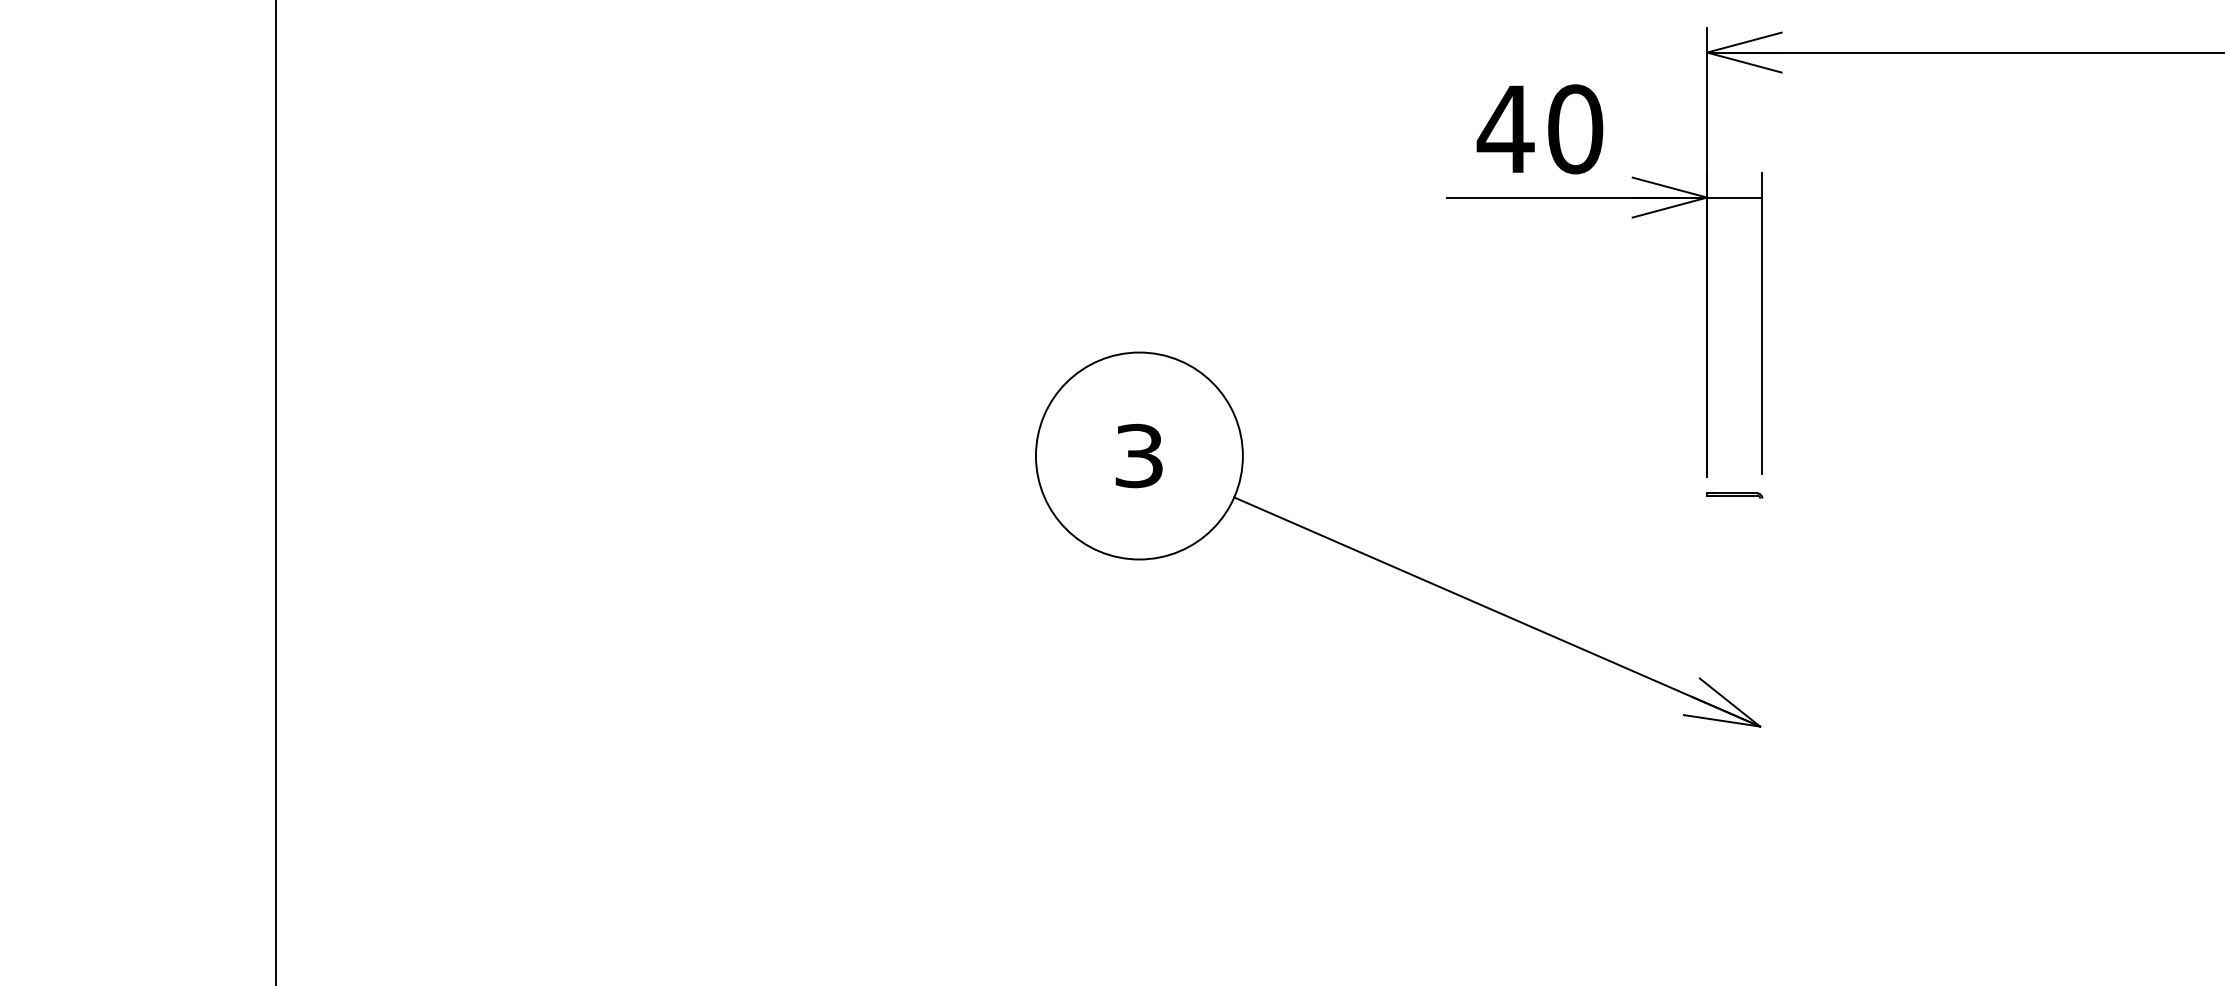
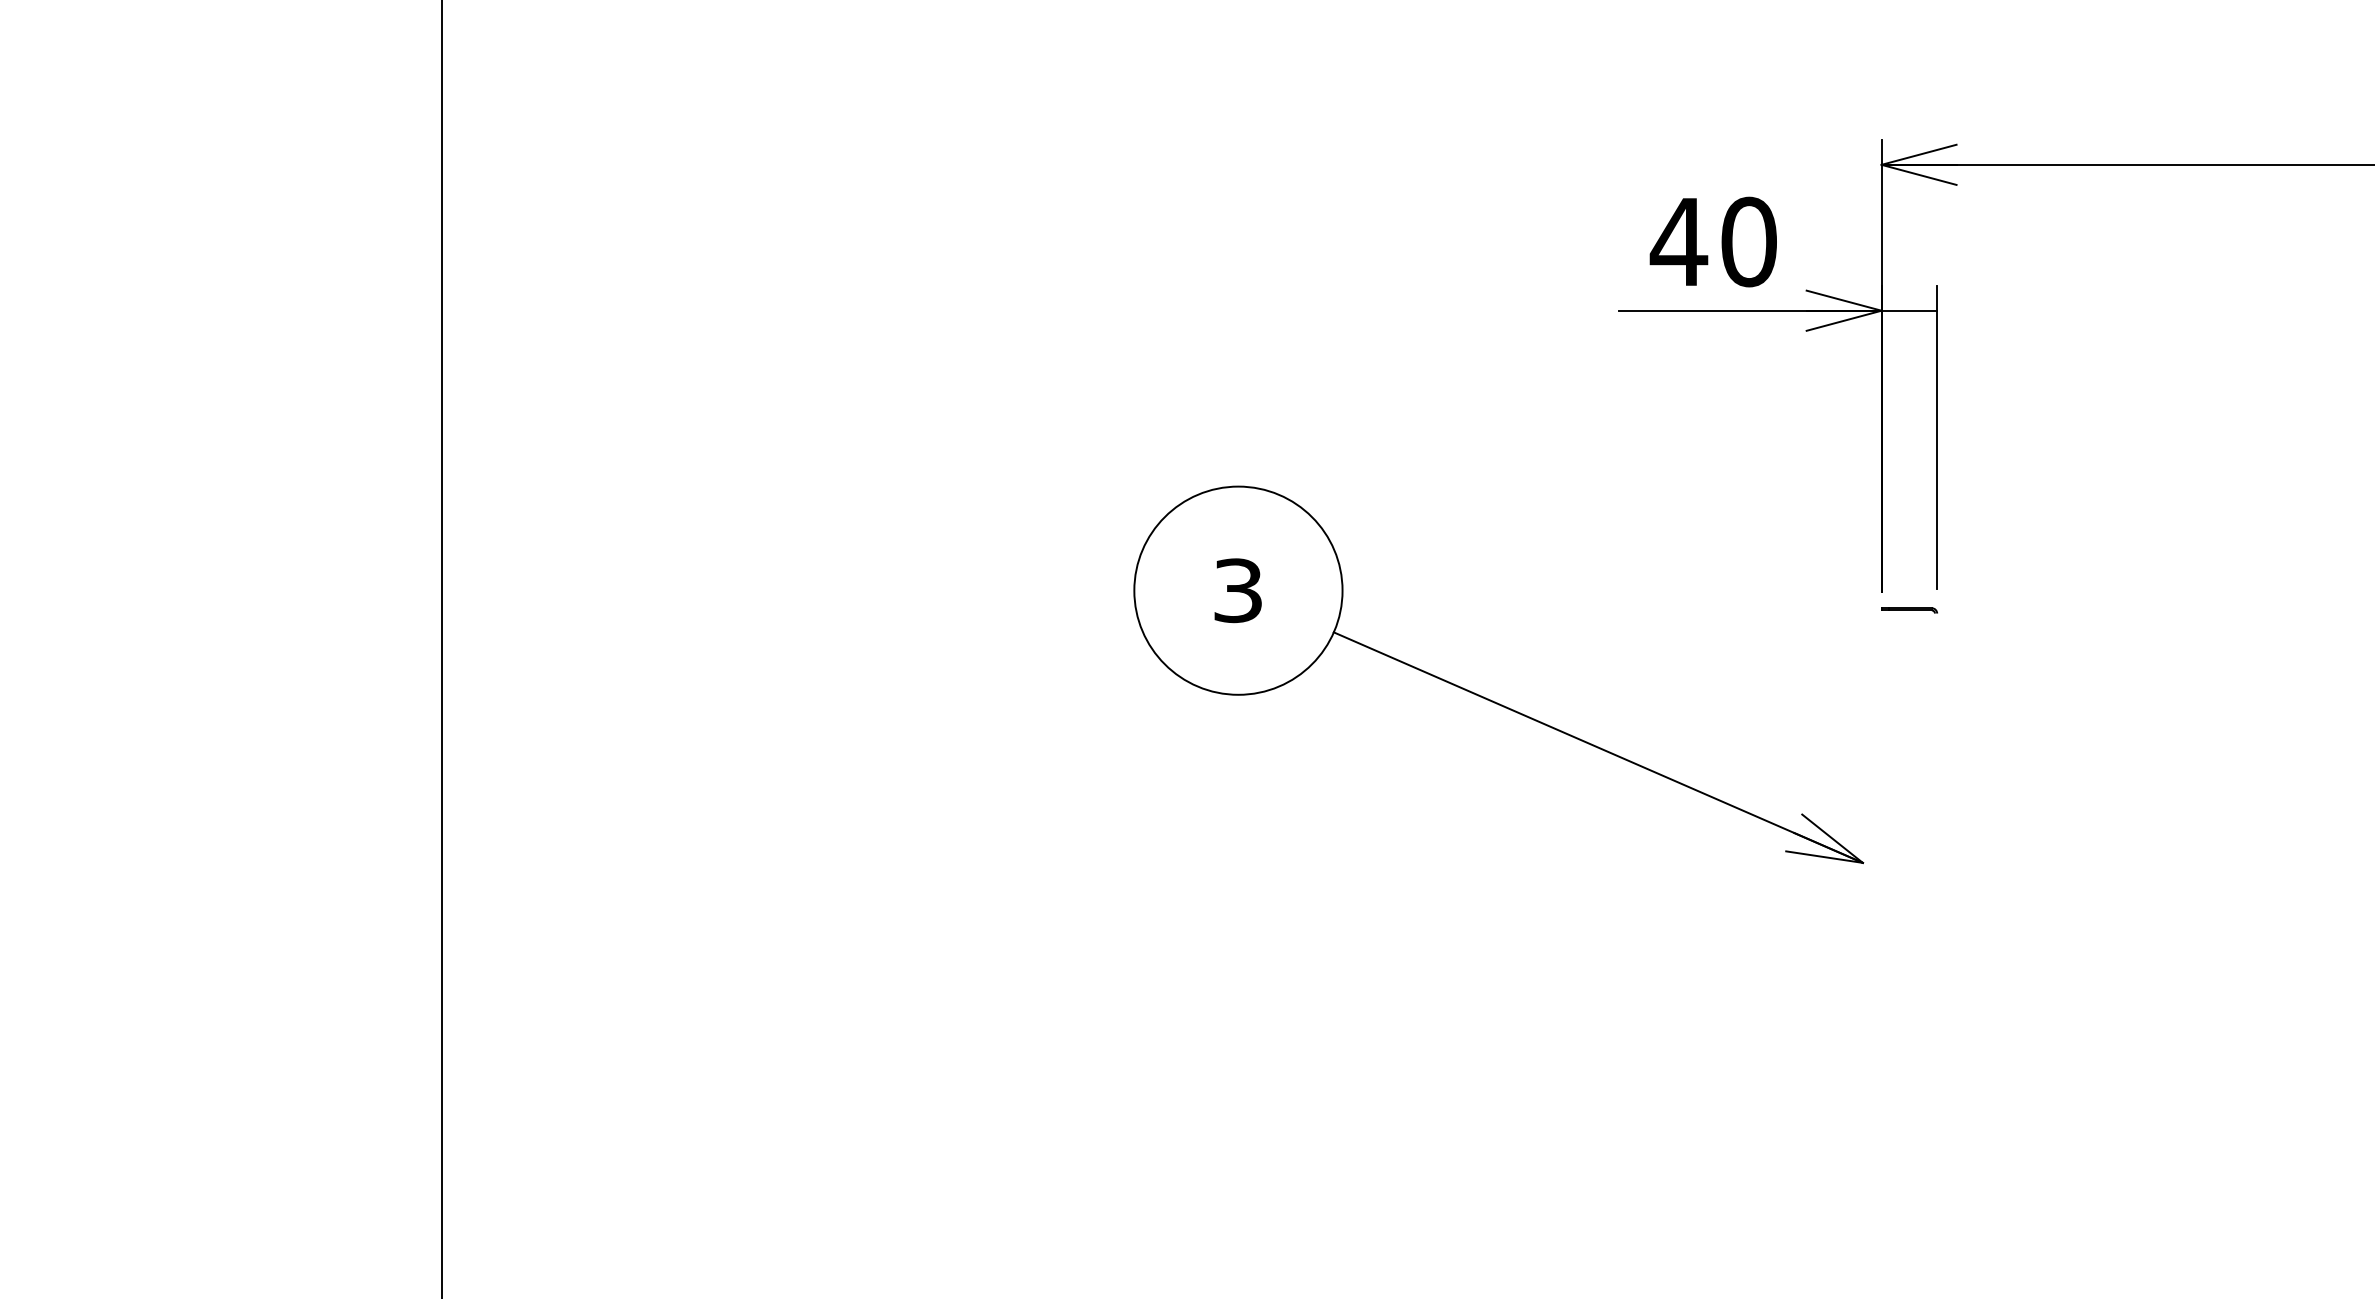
part: (1385, 562) -> (1486, 697), moved

